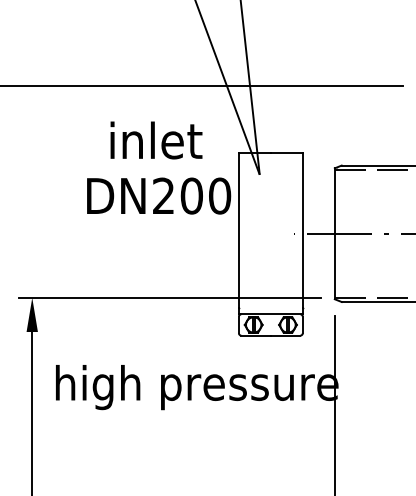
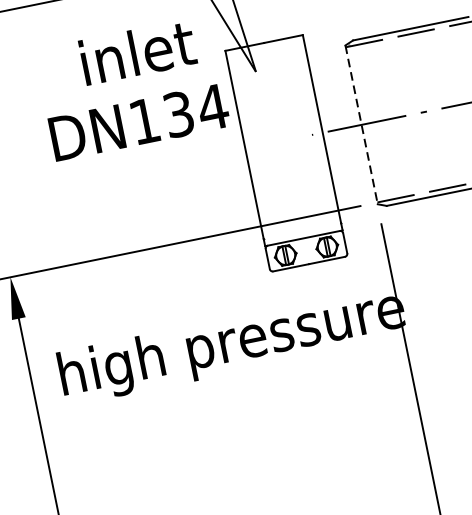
text: (156, 140) -> (138, 52), moved
text: (192, 195) -> (179, 113), DN200 -> DN134
line: (334, 234) -> (361, 125), solid -> dashed

